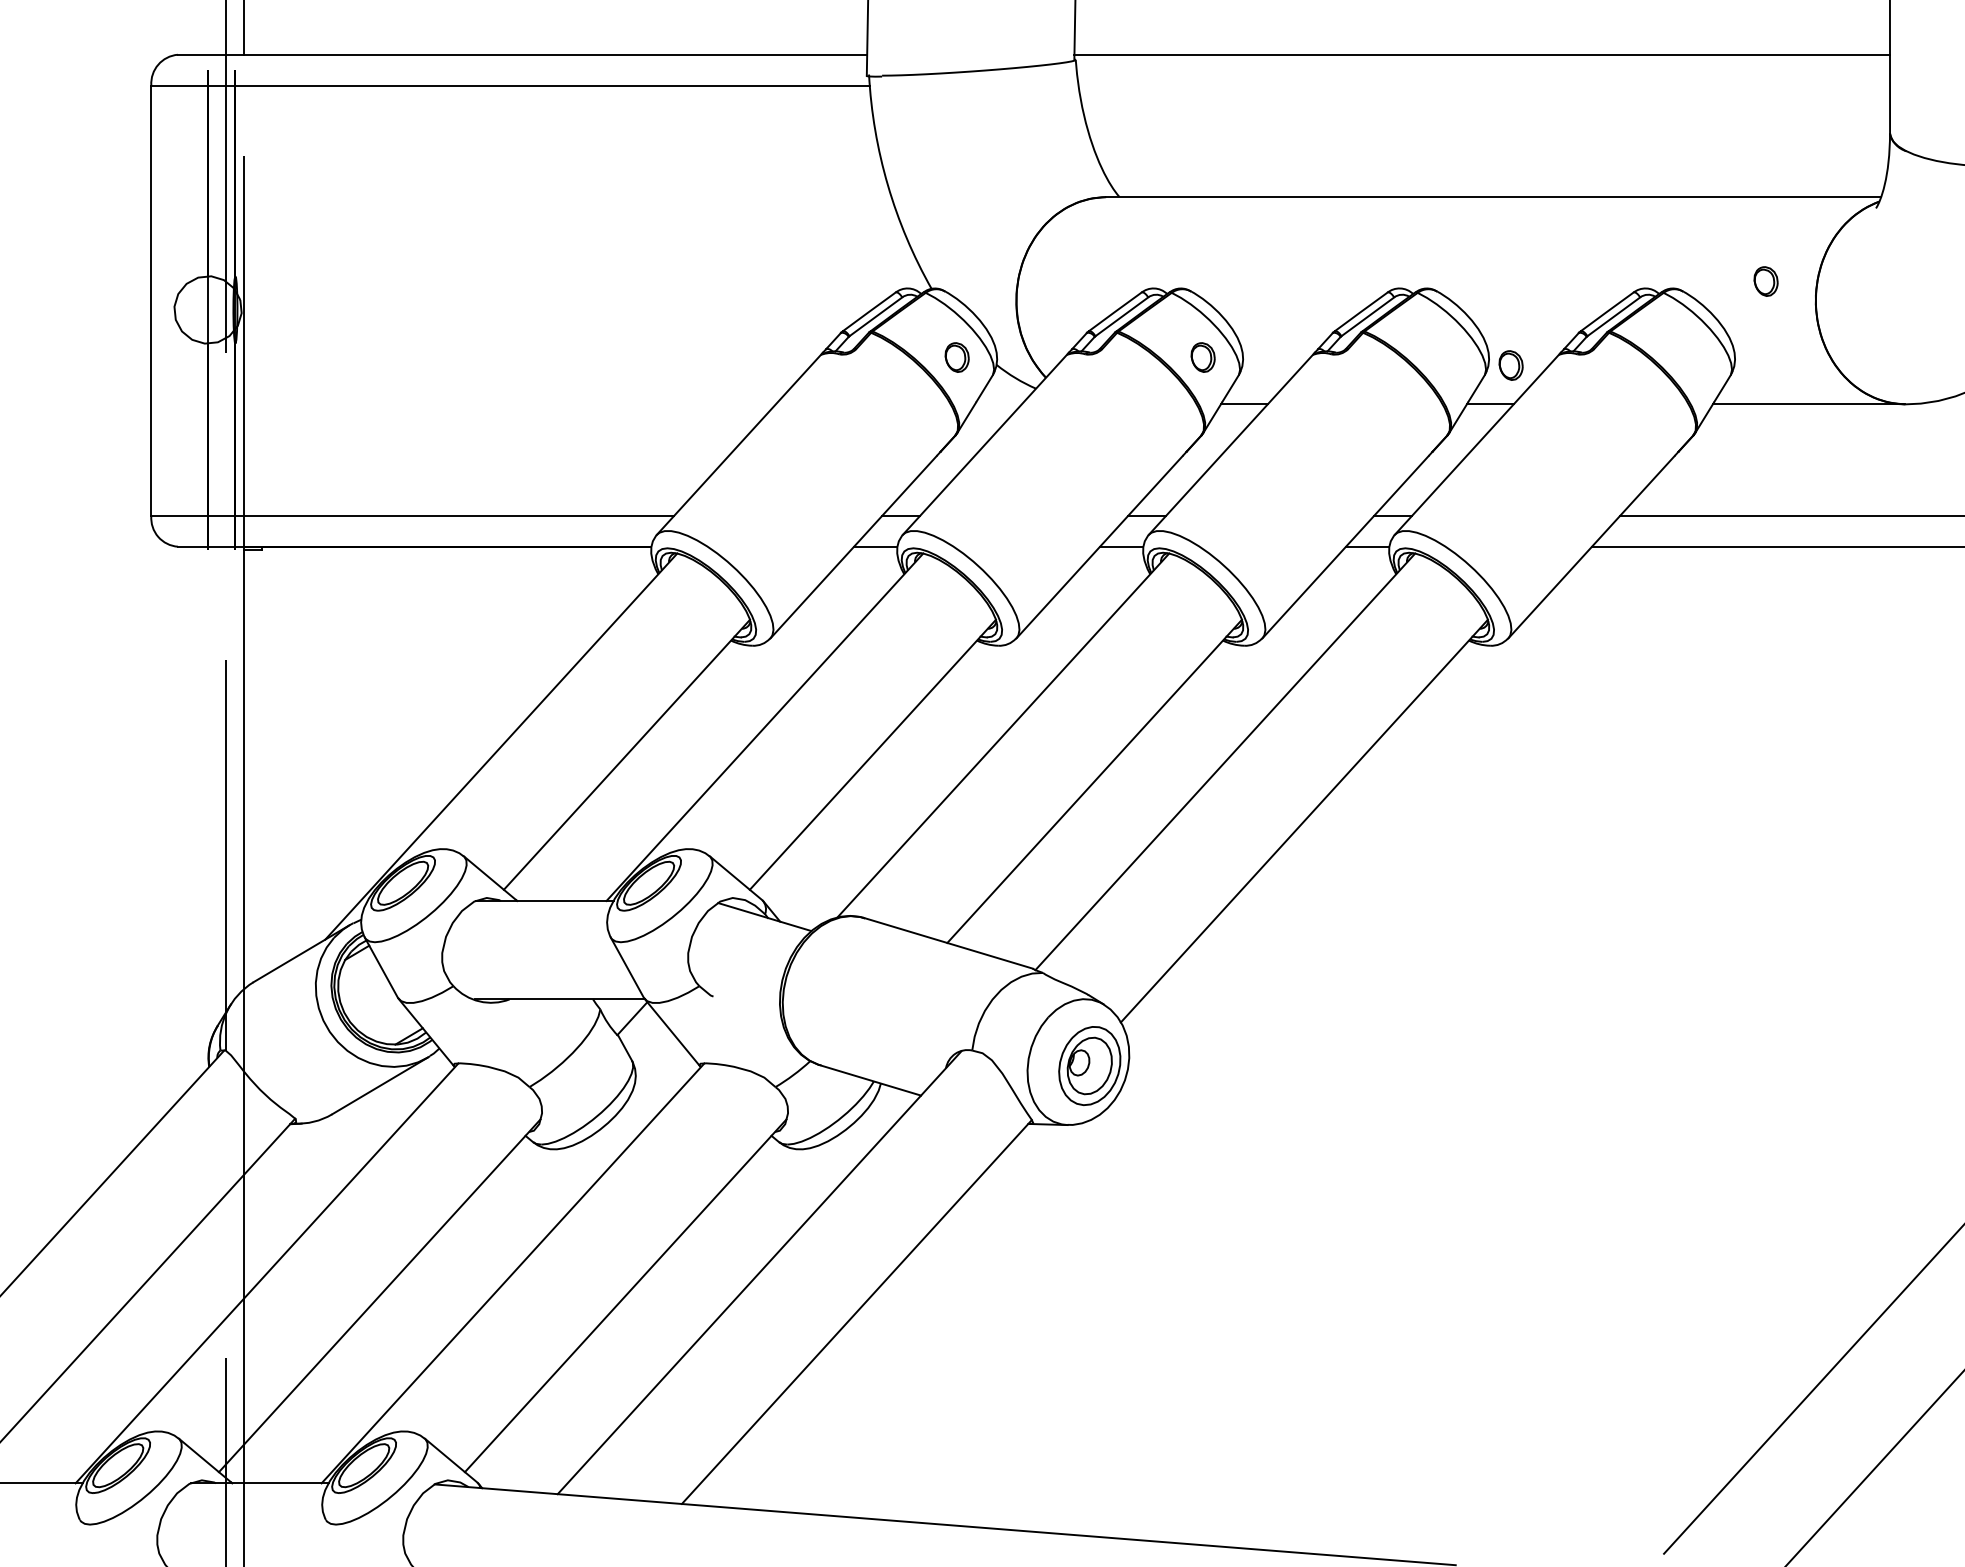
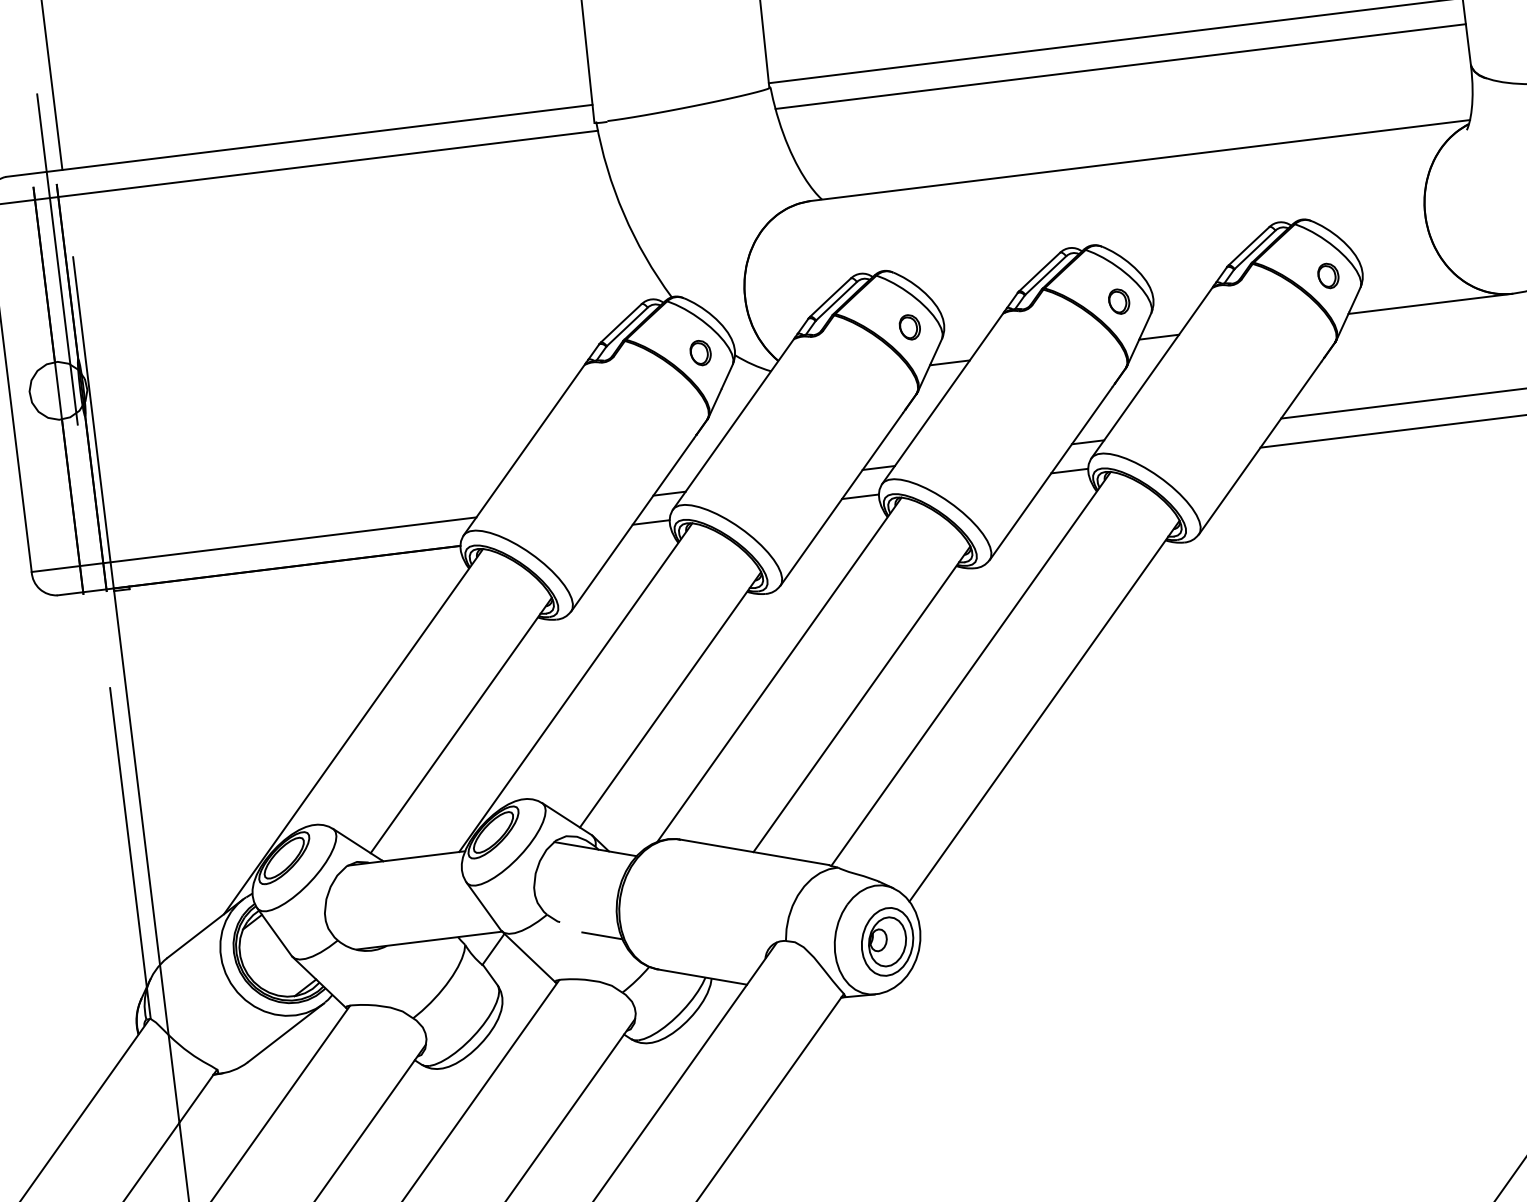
line: (1484, 85) -> (1120, 66), added
part: (1765, 281) -> (1327, 275), moved
part: (1510, 365) -> (1118, 301), moved
line: (760, 1018) -> (602, 935), added

